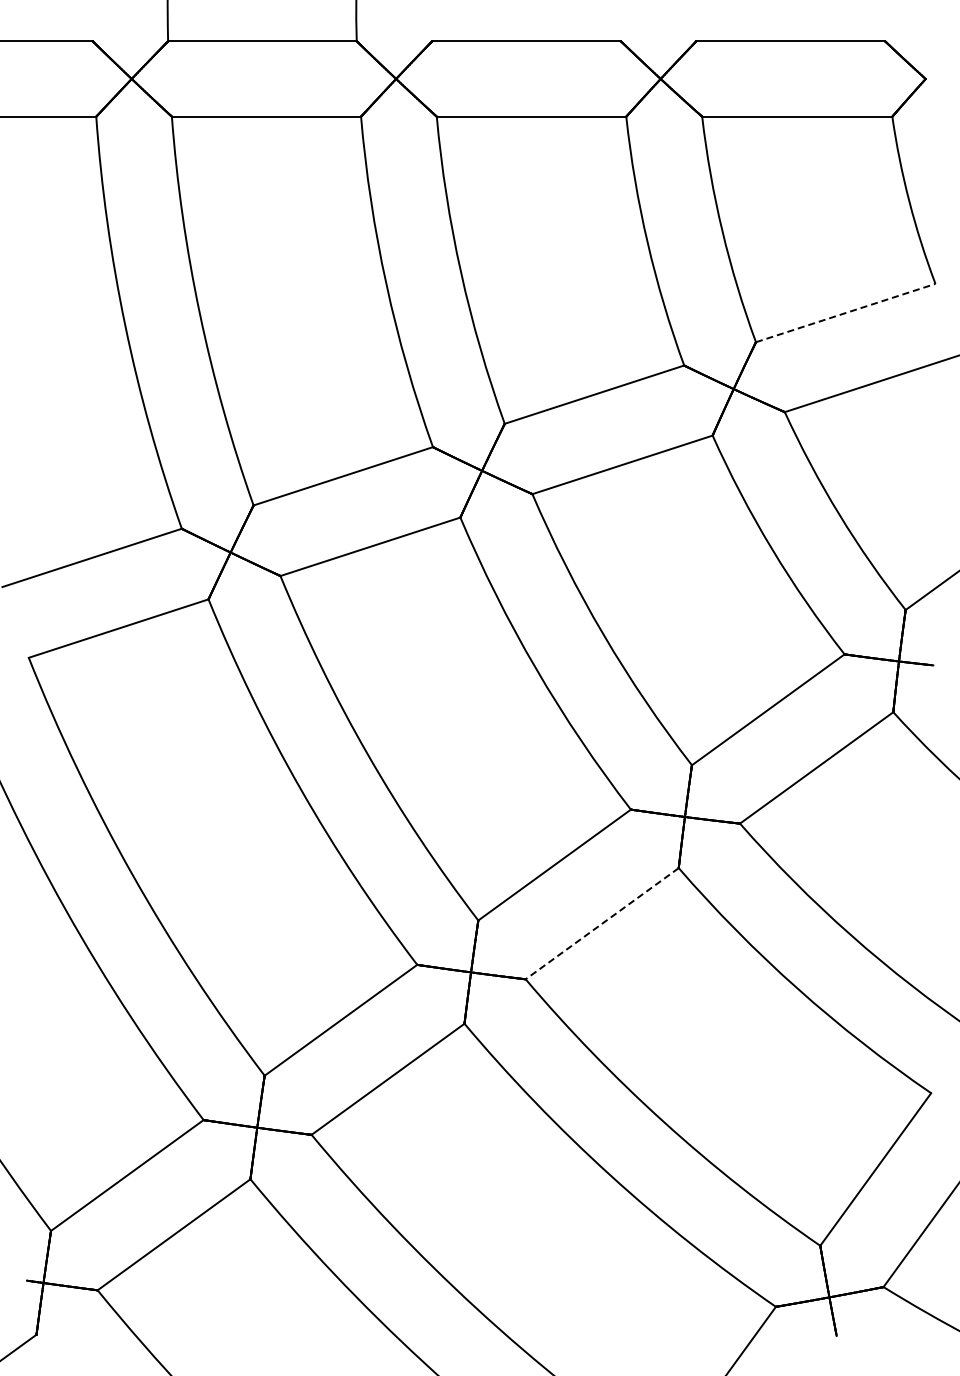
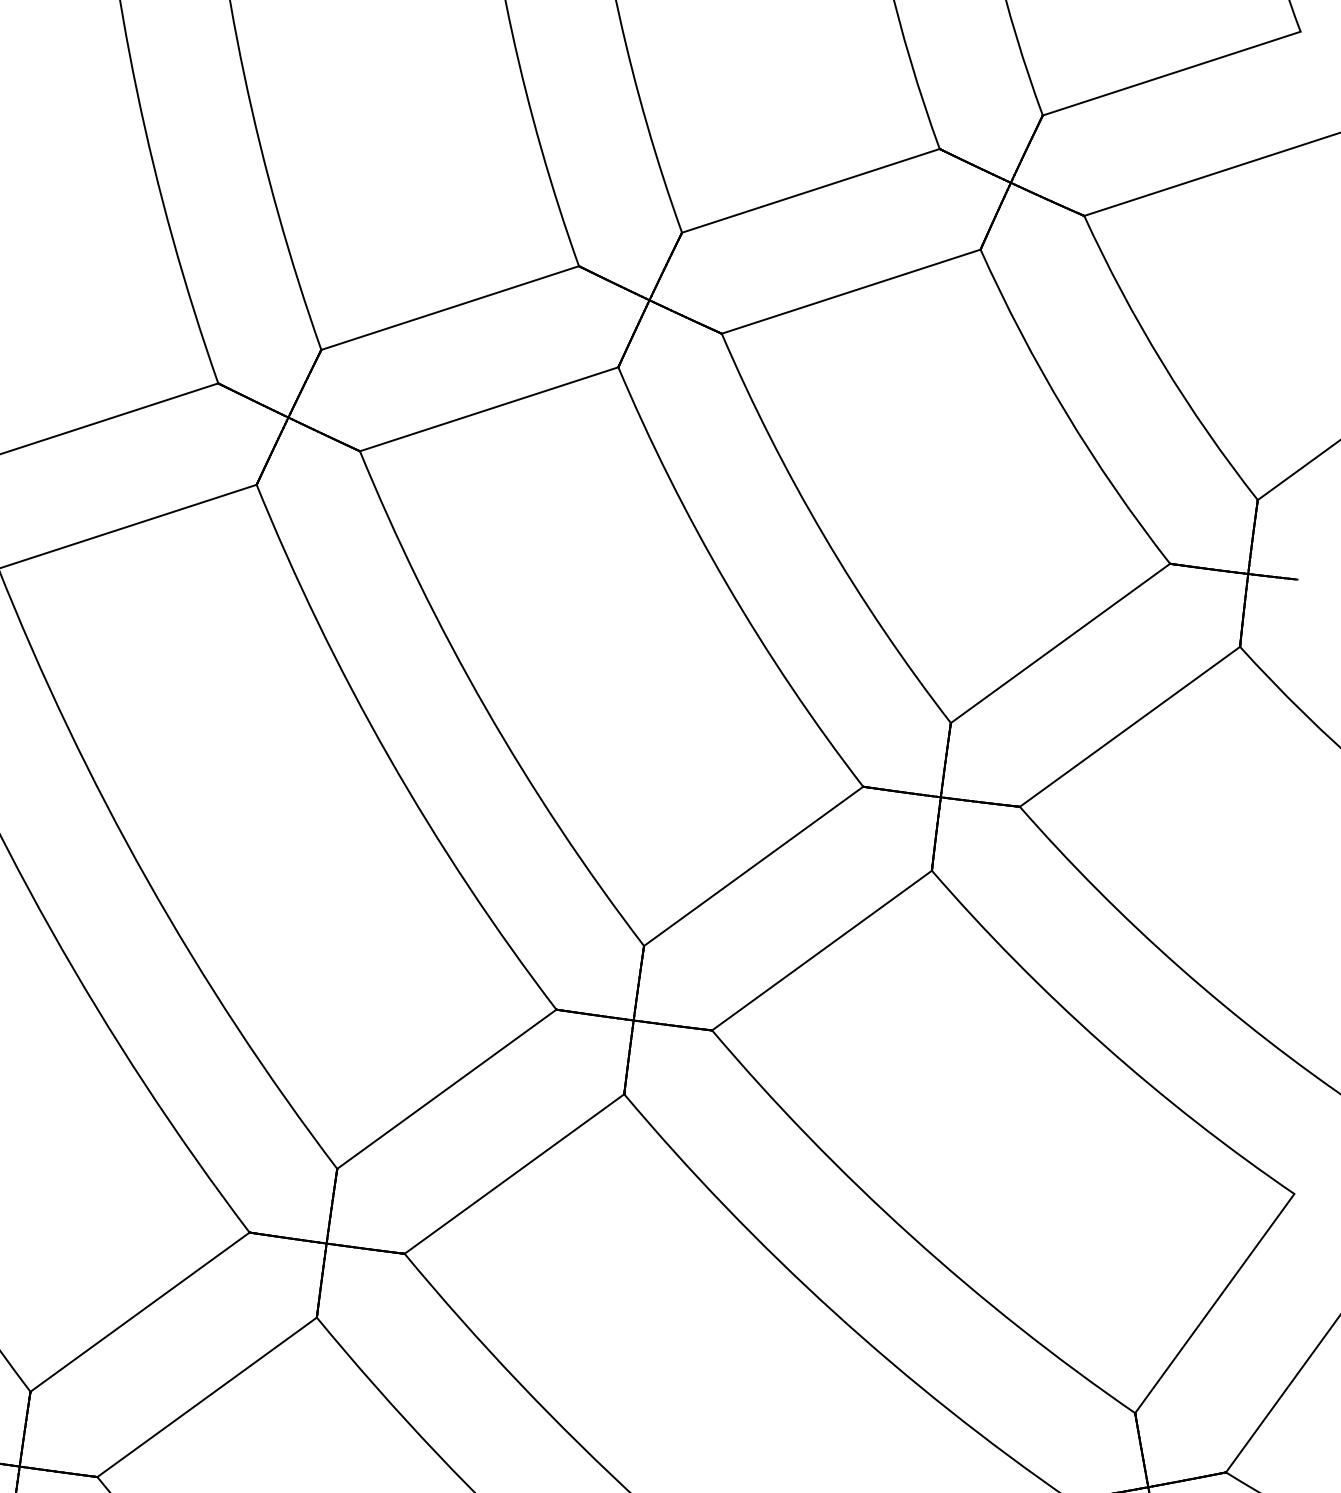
line: (846, 312) -> (1172, 72), dashed -> solid
line: (602, 923) -> (822, 950), dashed -> solid

